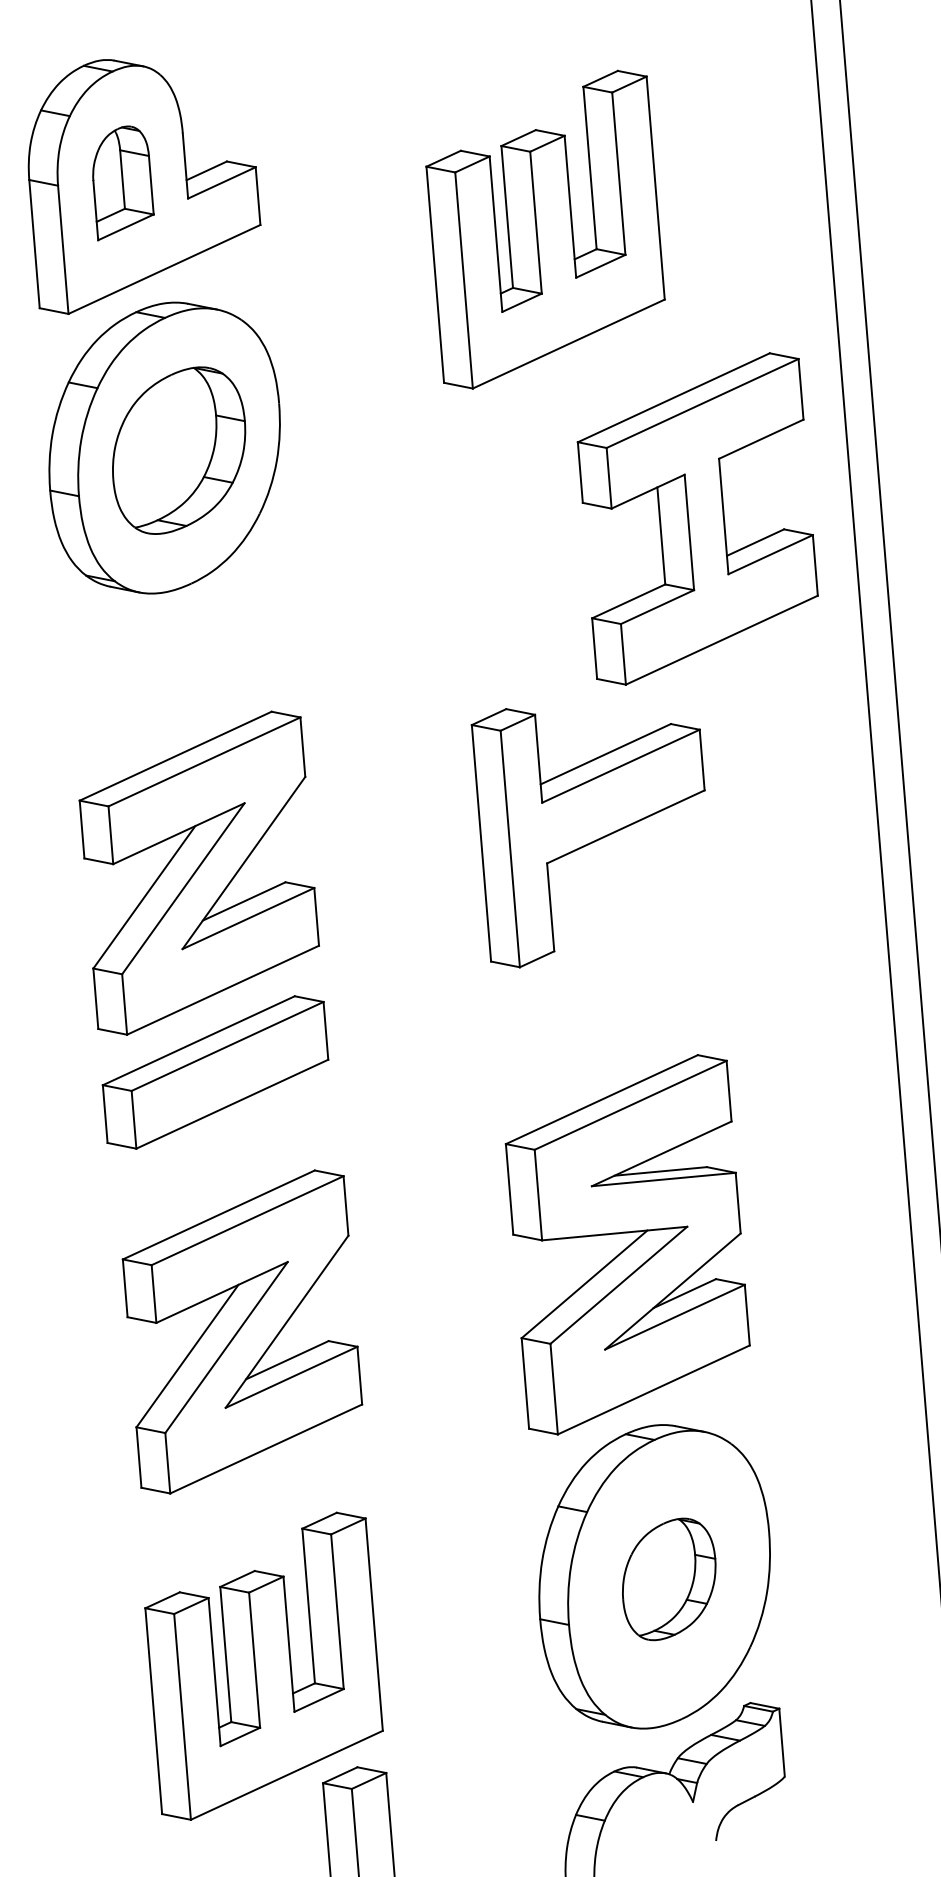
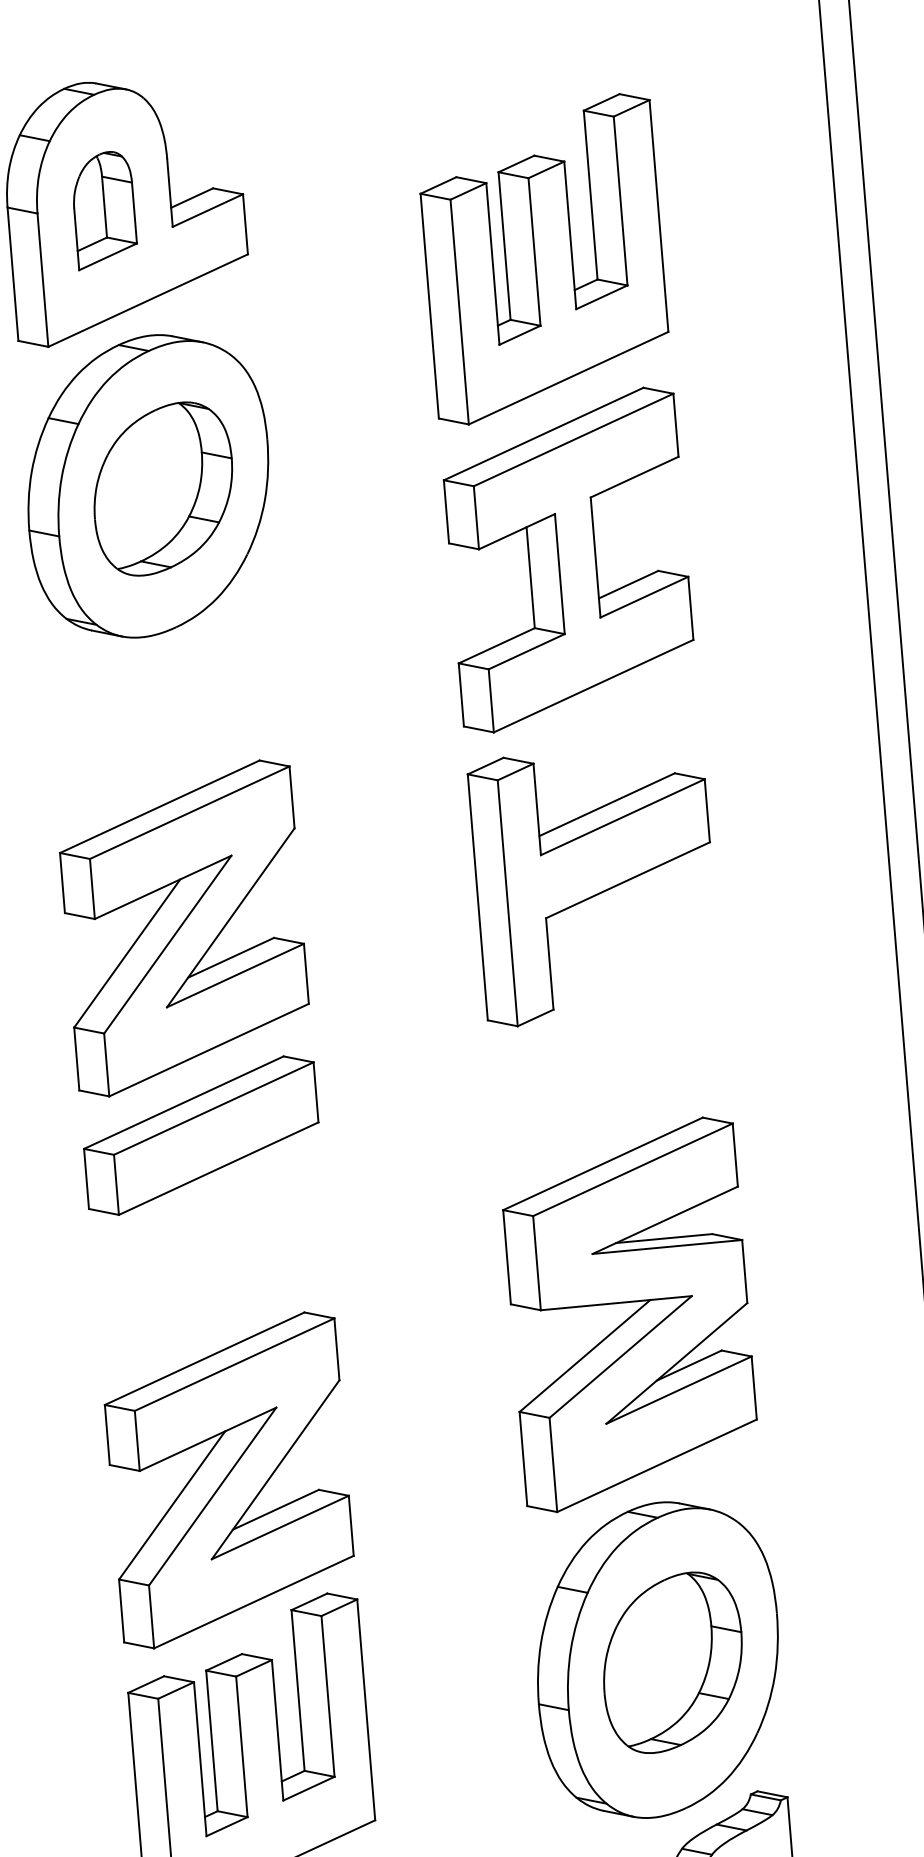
part: (697, 518) -> (568, 559), moved
part: (242, 1331) -> (229, 1479), moved
part: (669, 1579) -> (673, 1662), size x1.43

